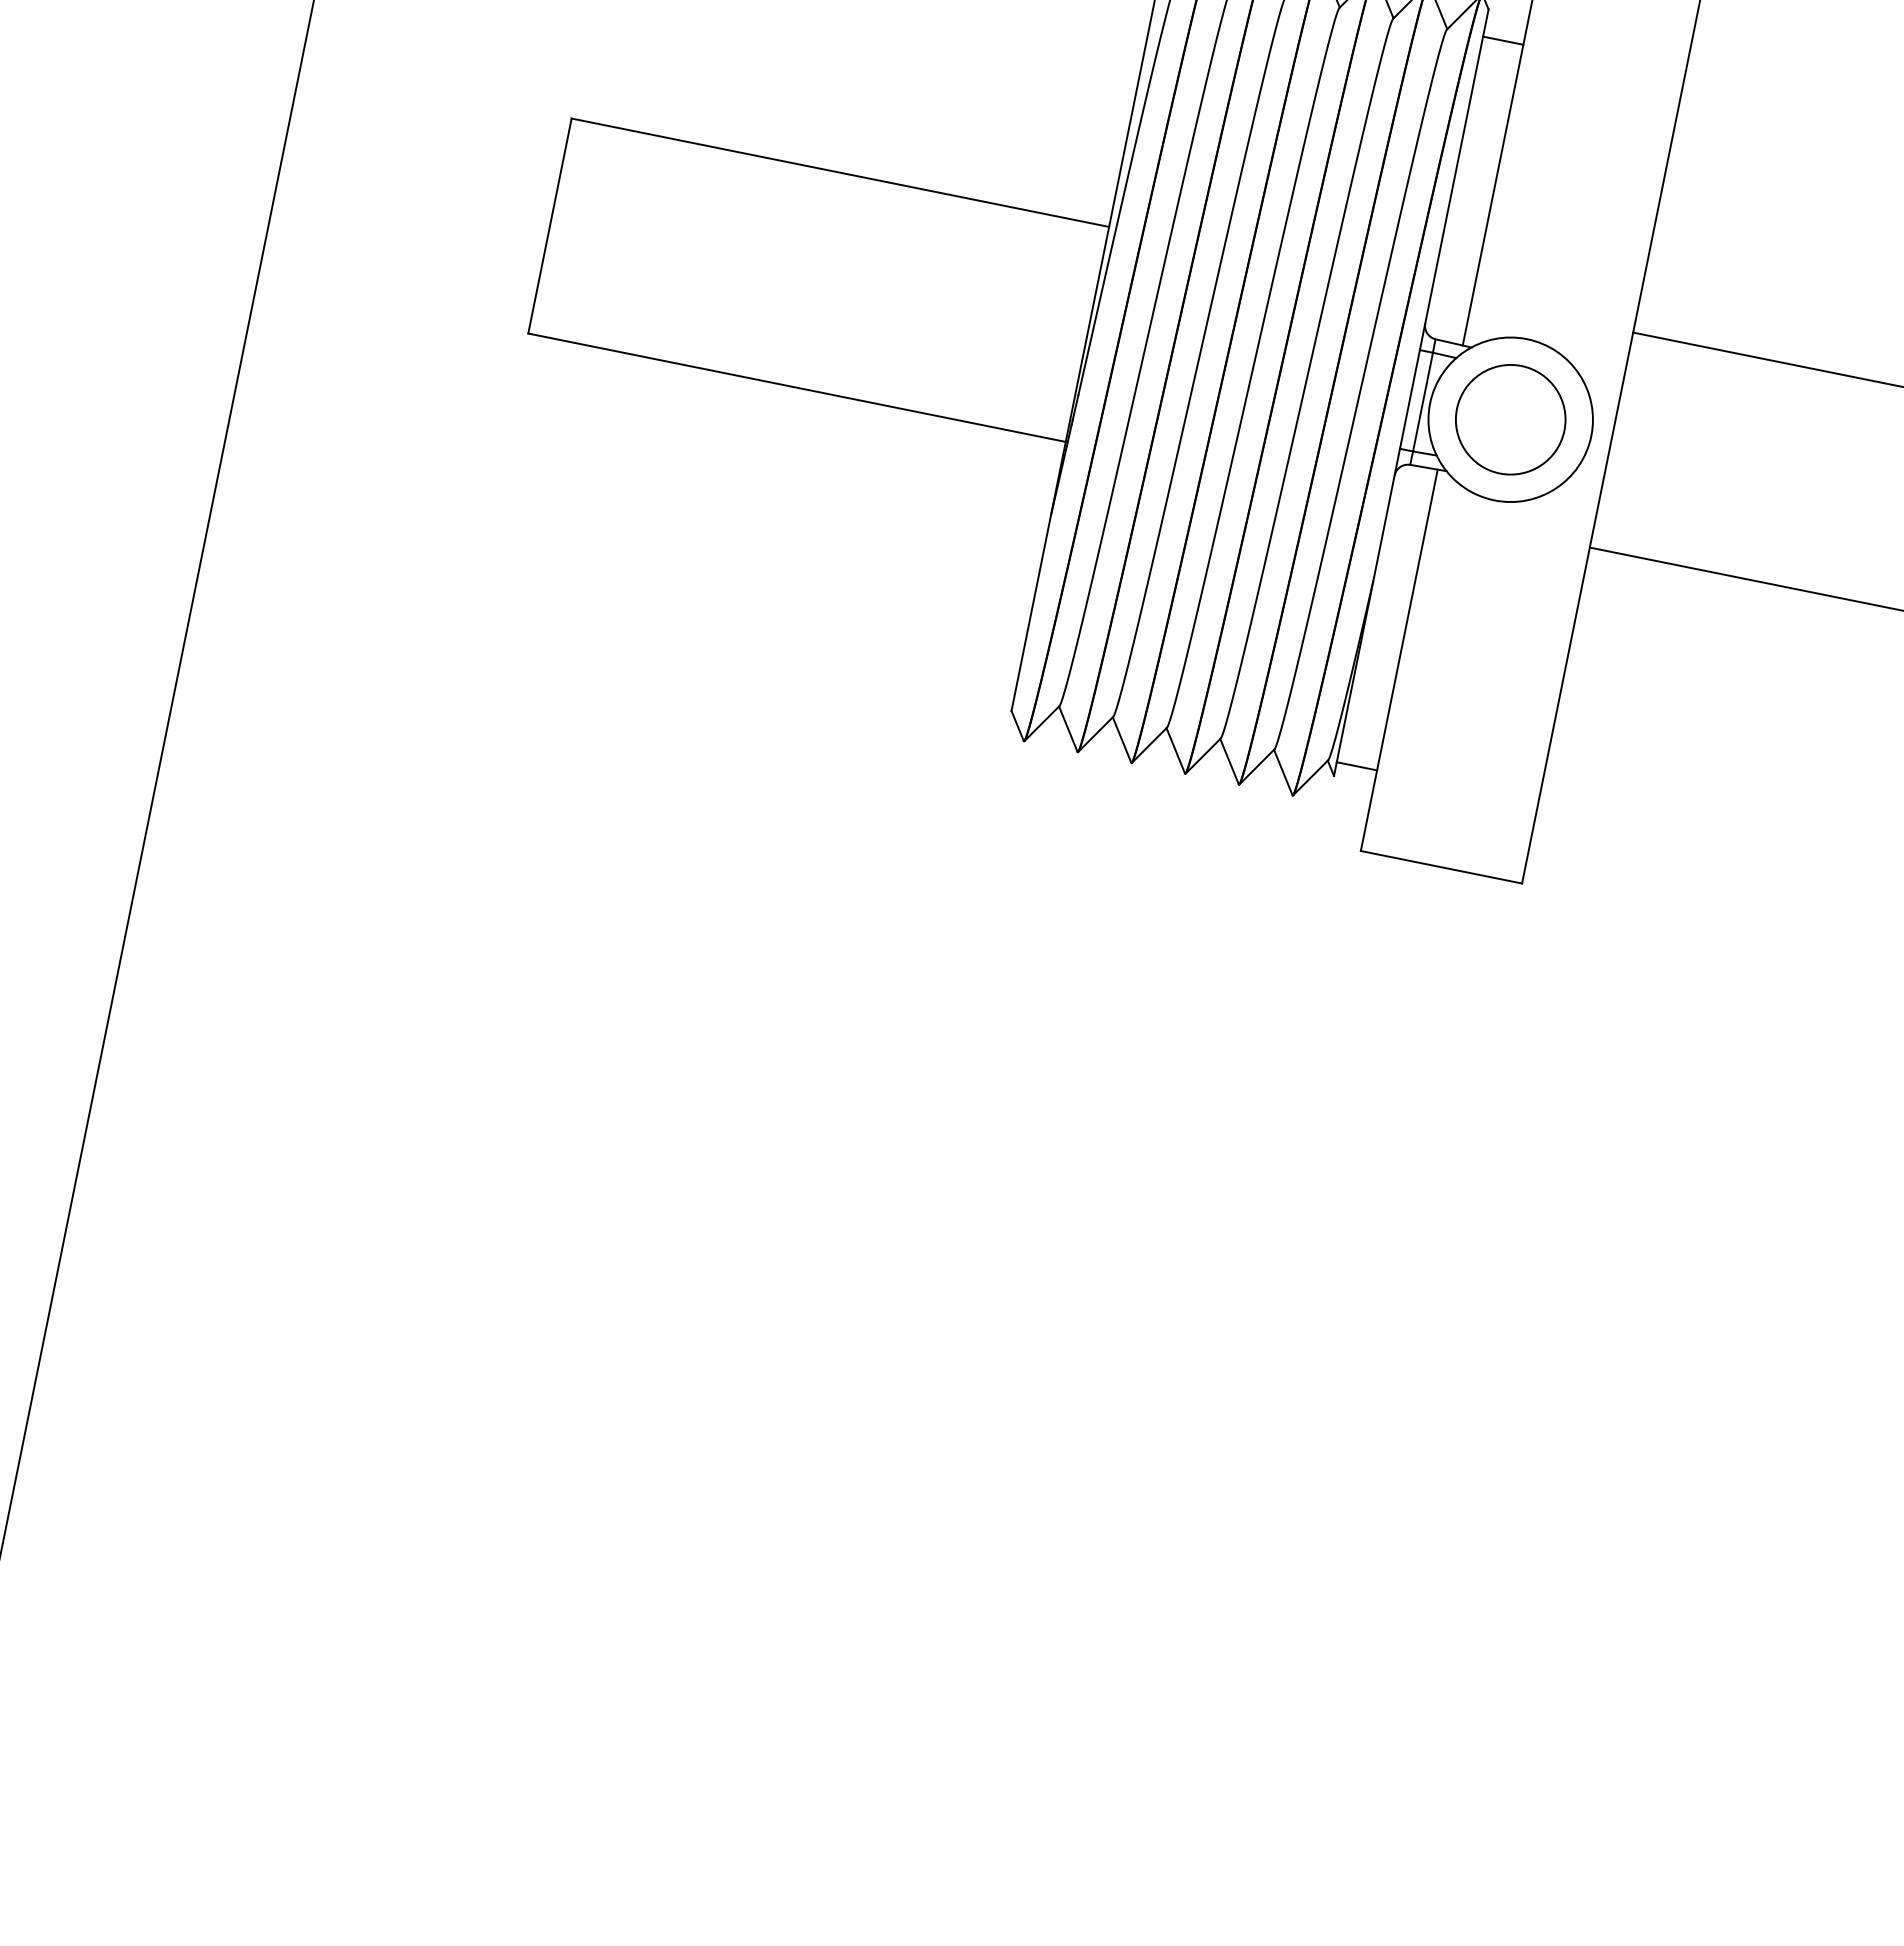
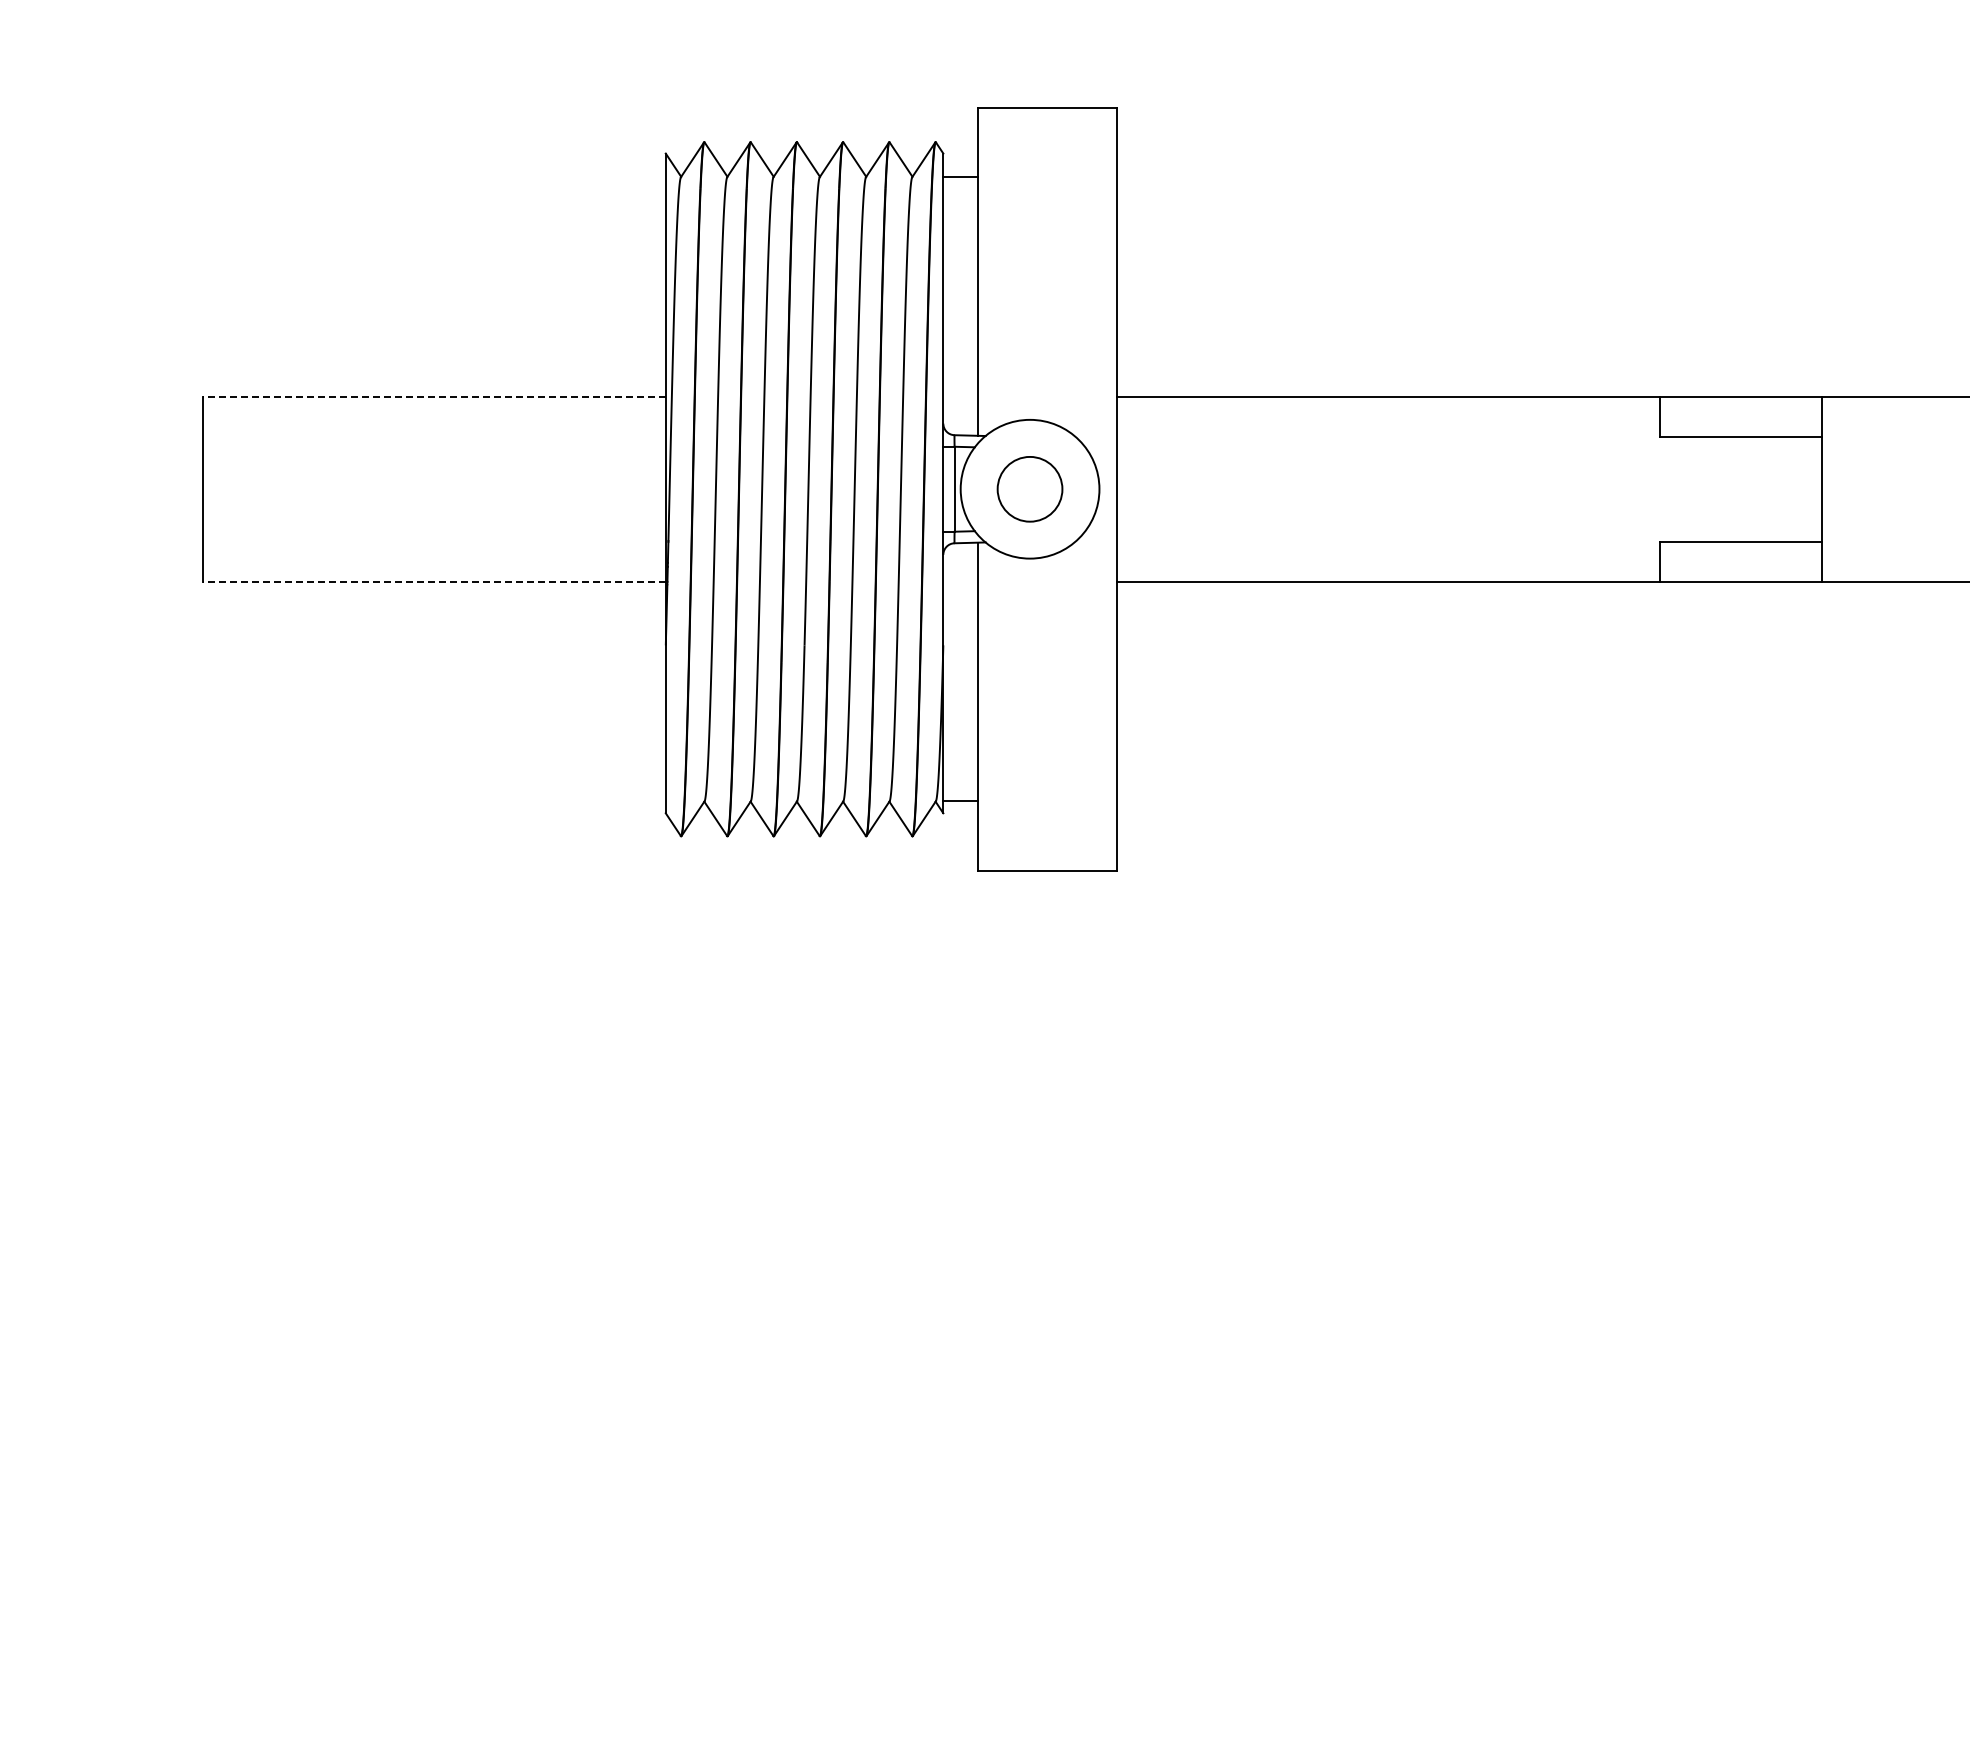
line: (840, 172) -> (434, 396), solid -> dashed
line: (797, 387) -> (434, 581), solid -> dashed
circle: (1509, 419) -> (1029, 489), size x0.7

